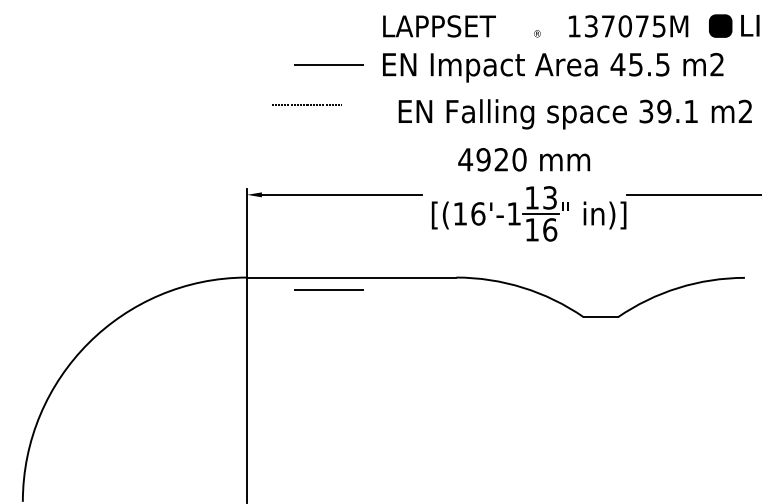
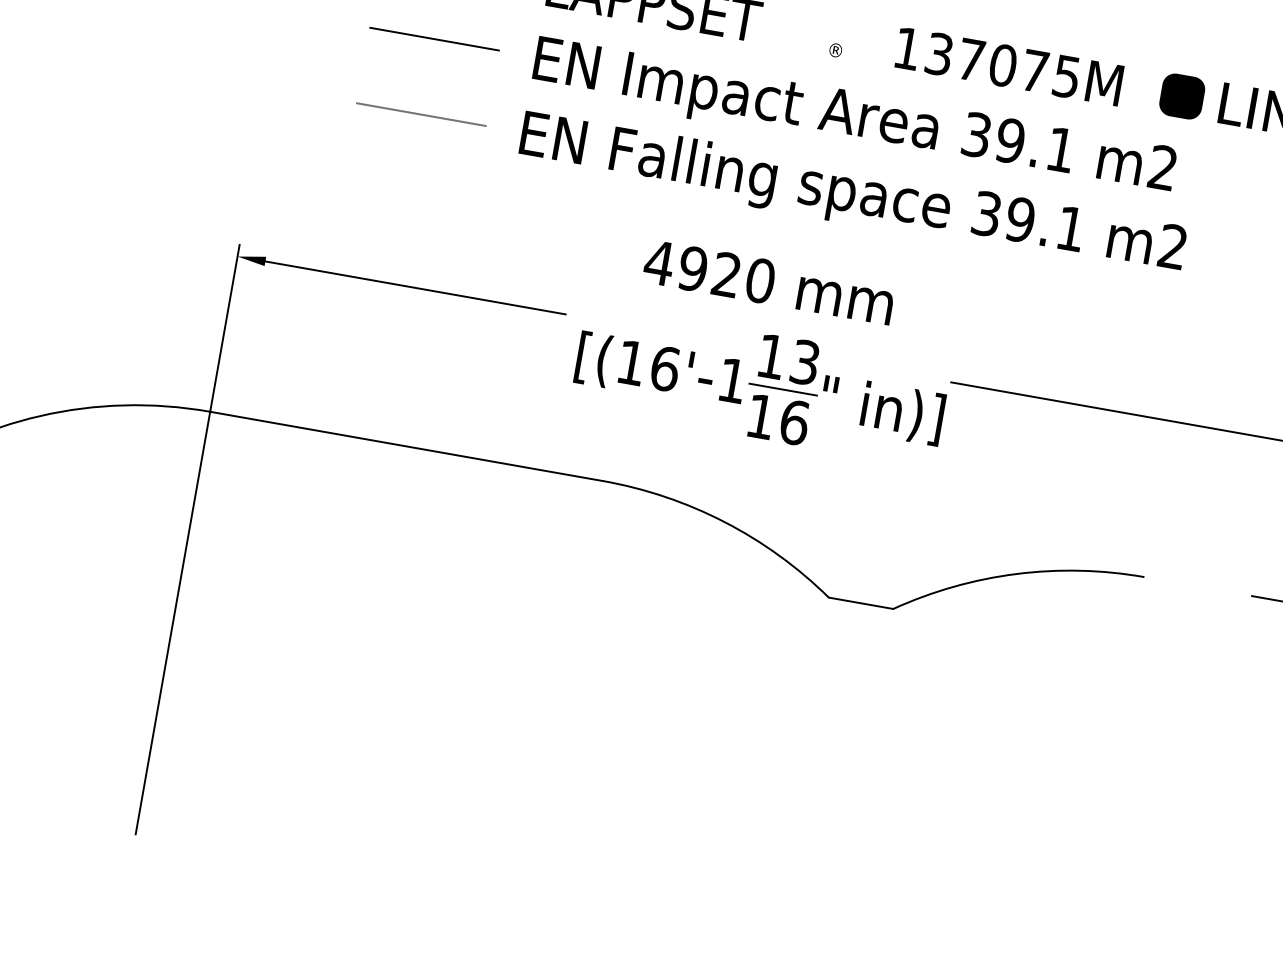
text: (639, 64) -> (1017, 141), 45.5 -> 39.1
line: (306, 104) -> (420, 113), moved
text: (574, 114) -> (850, 195), moved
line: (328, 289) -> (359, 461), removed

